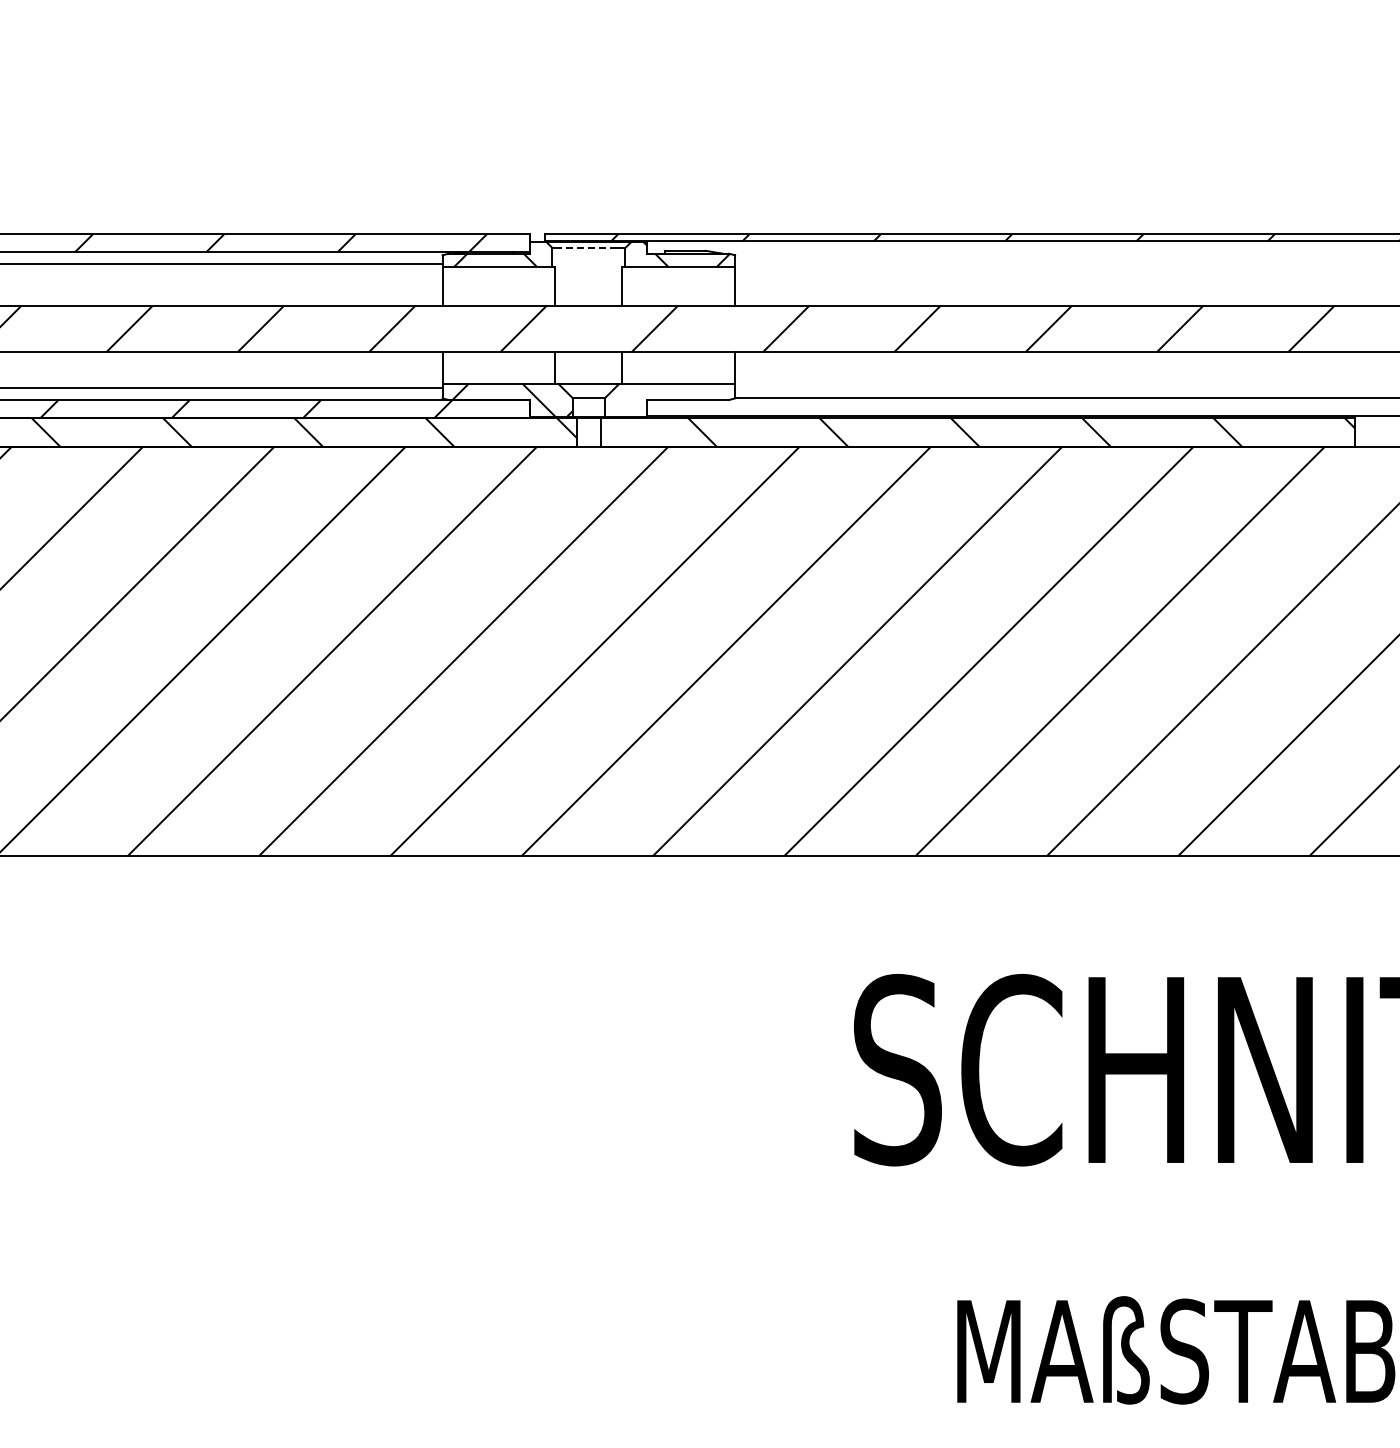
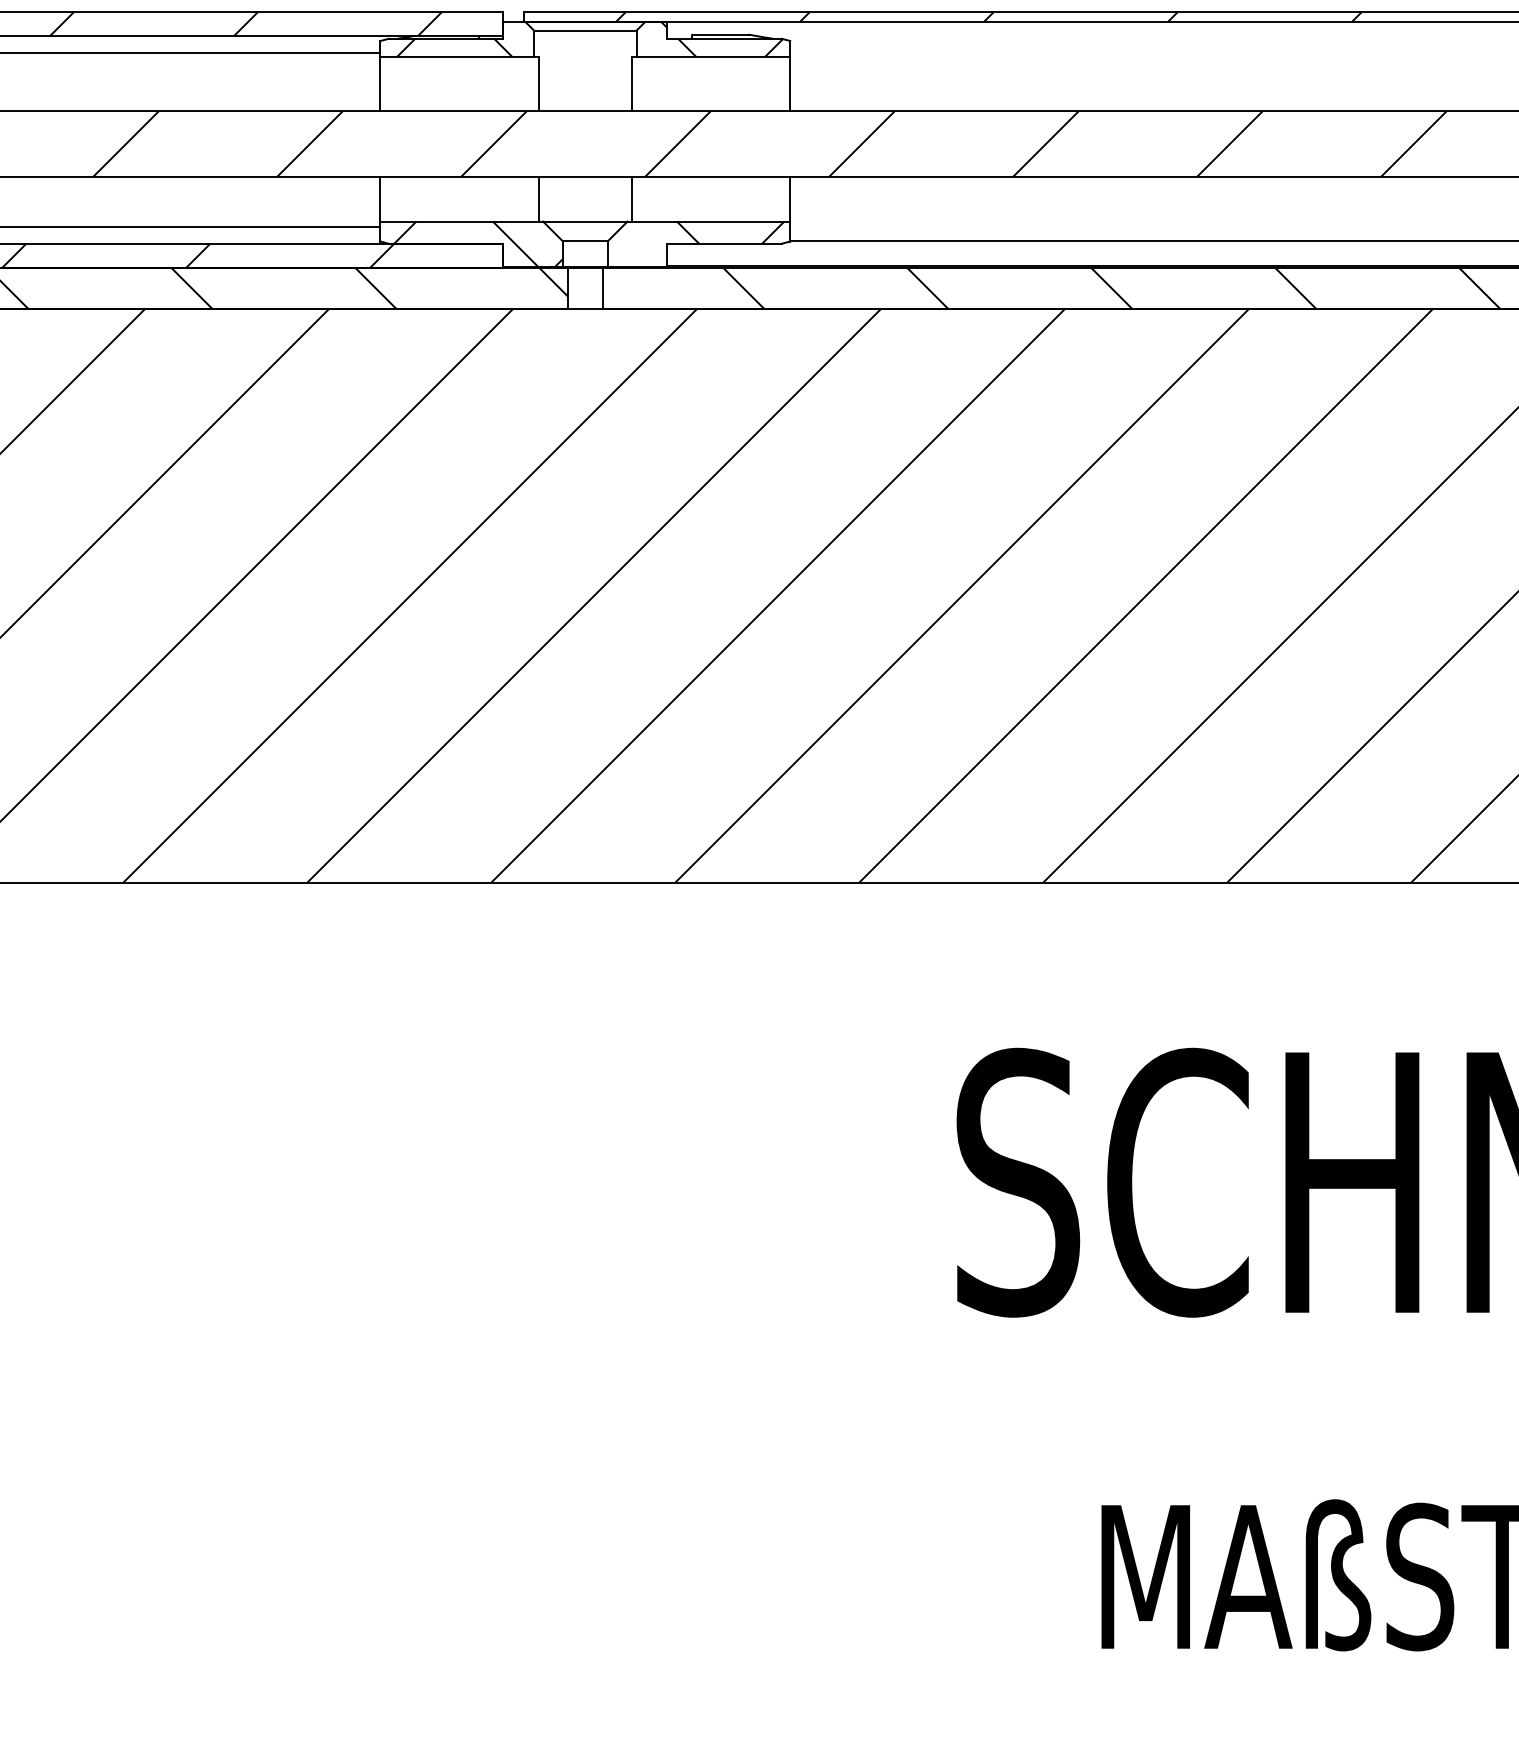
line: (588, 247) -> (584, 30), dashed -> solid
hatch: (692, 391) -> (730, 231), added

